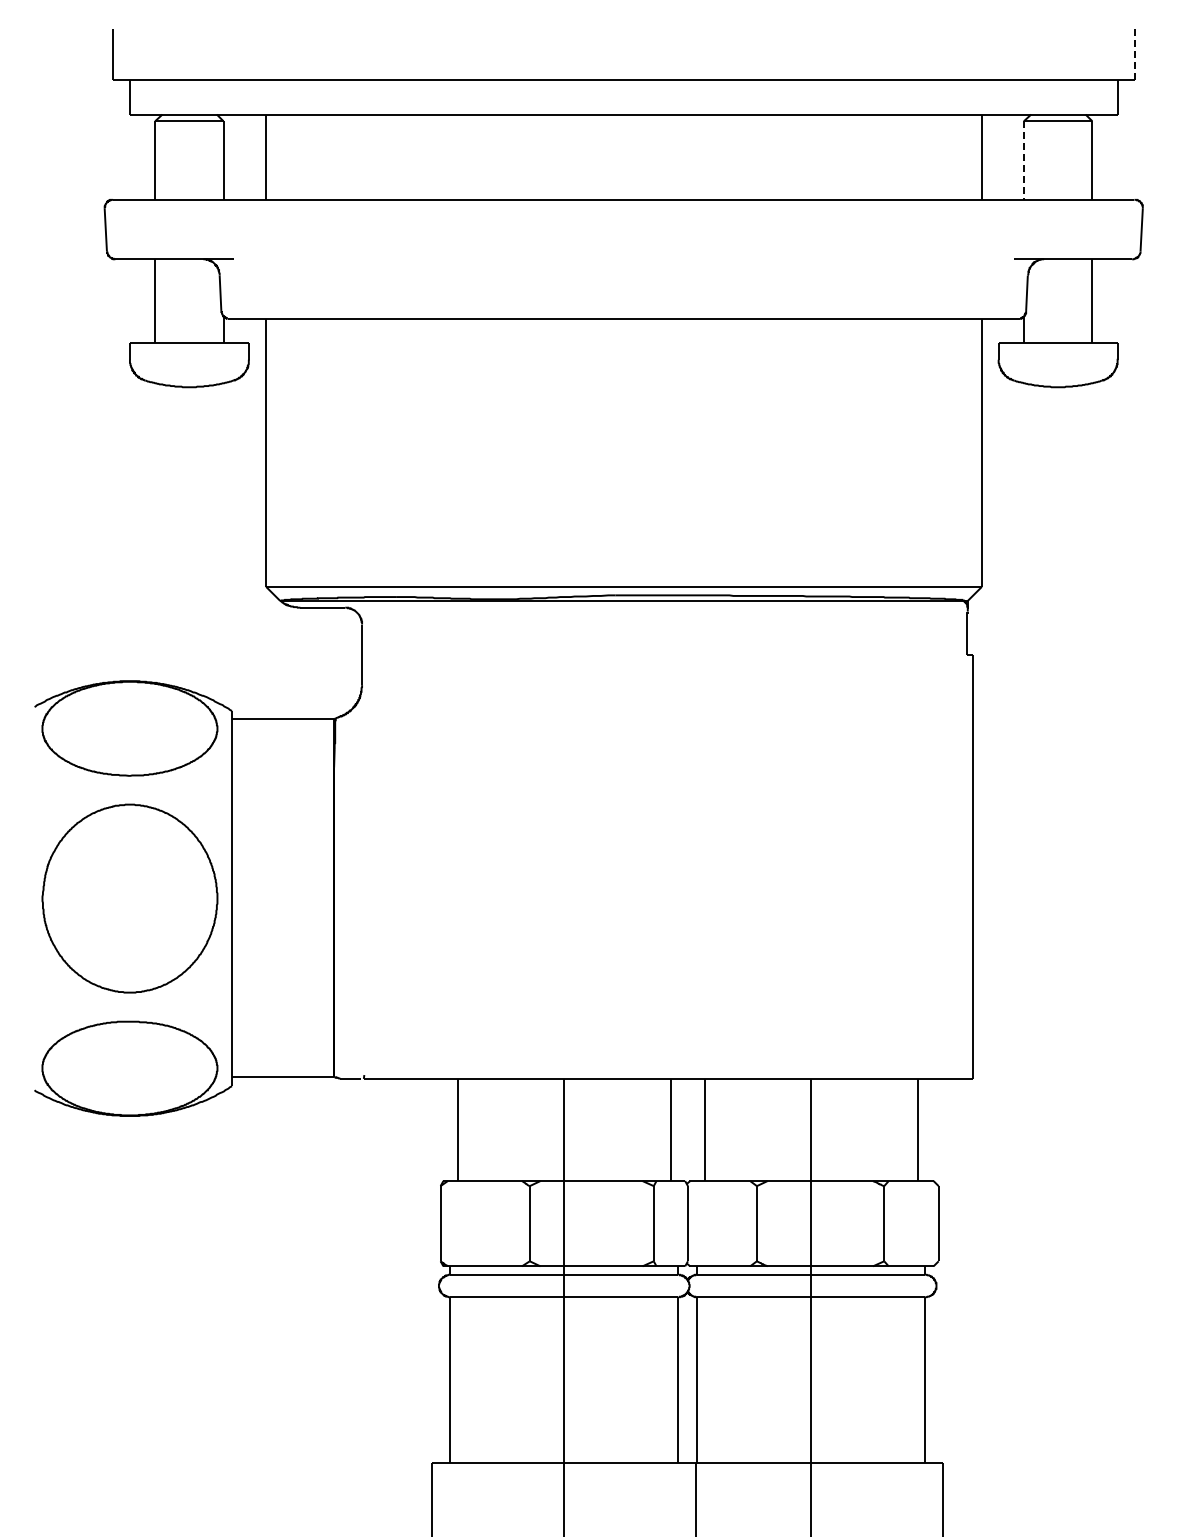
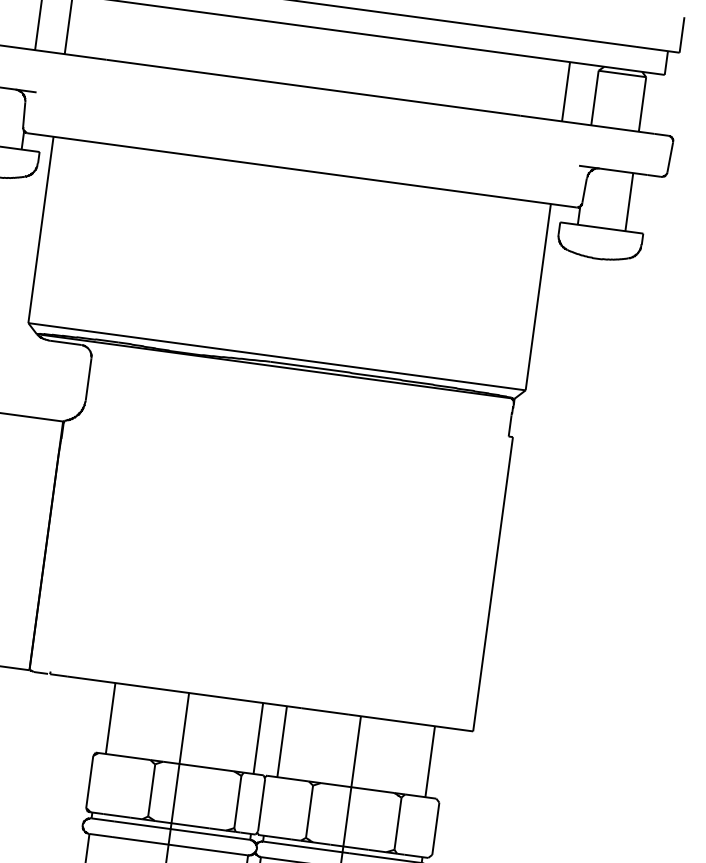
line: (1134, 54) -> (681, 34), dashed -> solid
line: (1023, 161) -> (594, 98), dashed -> solid

